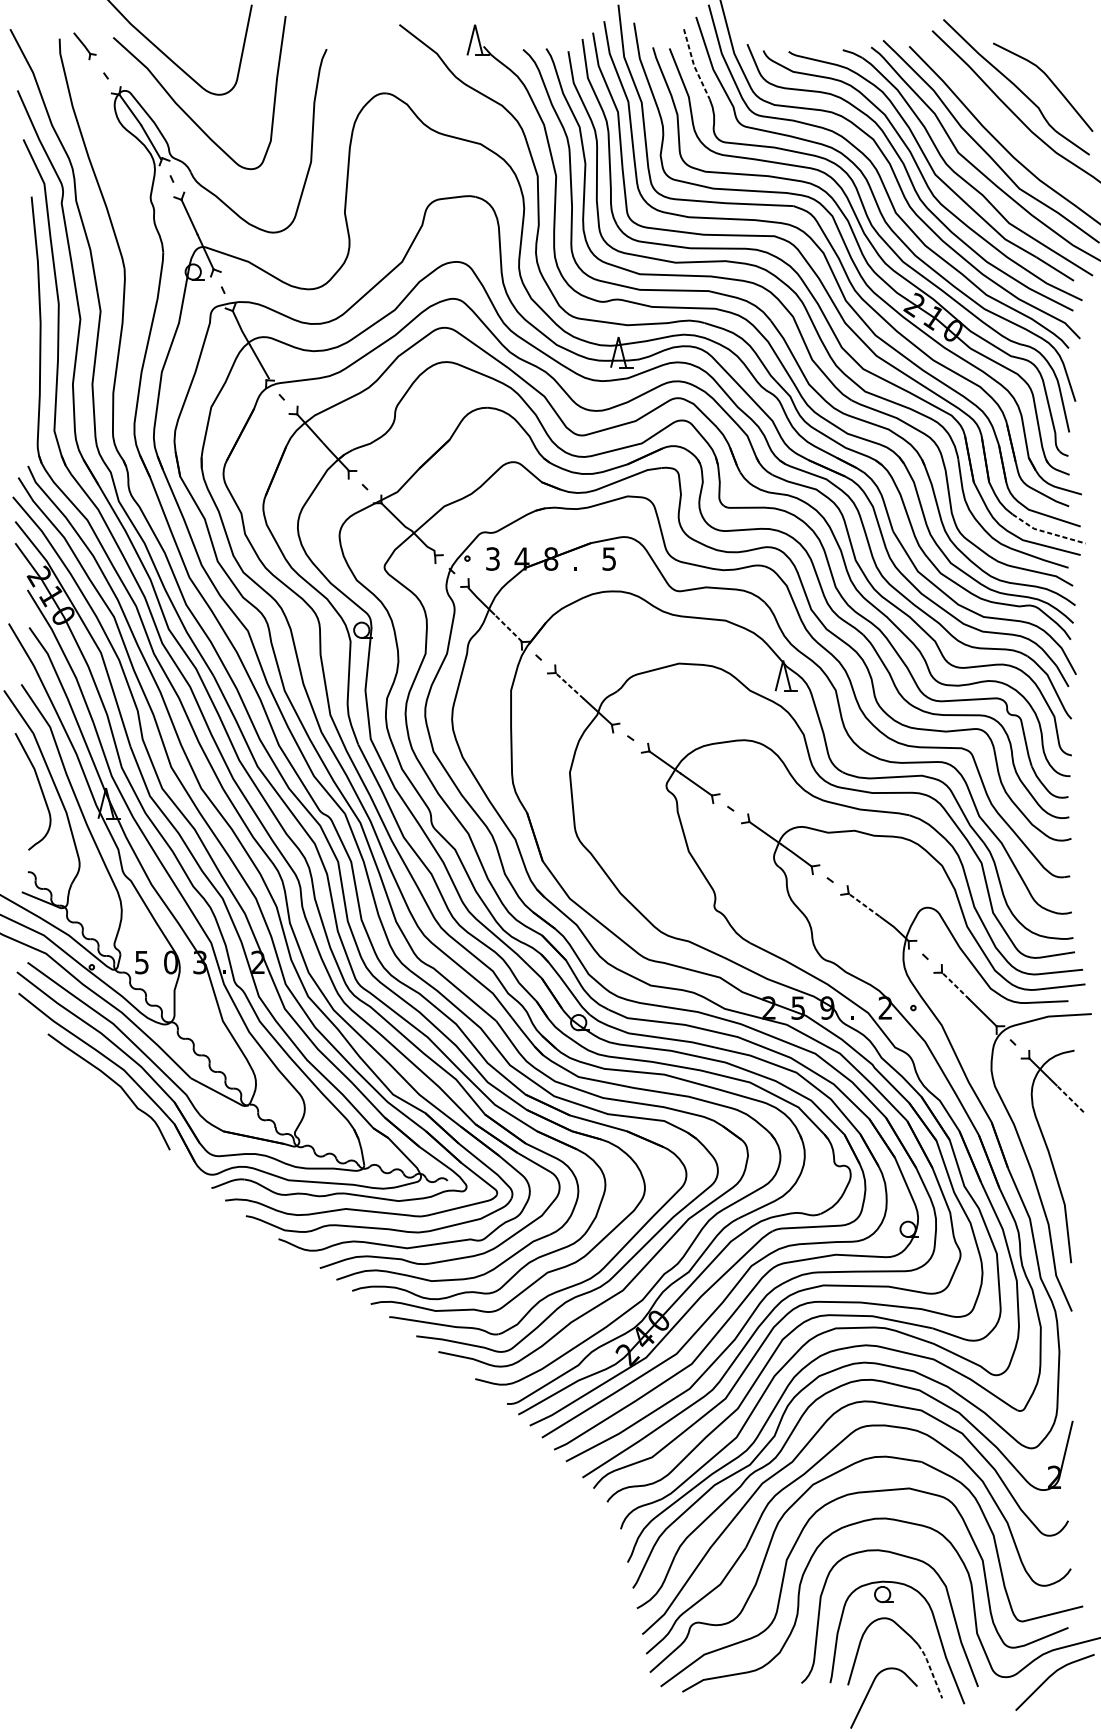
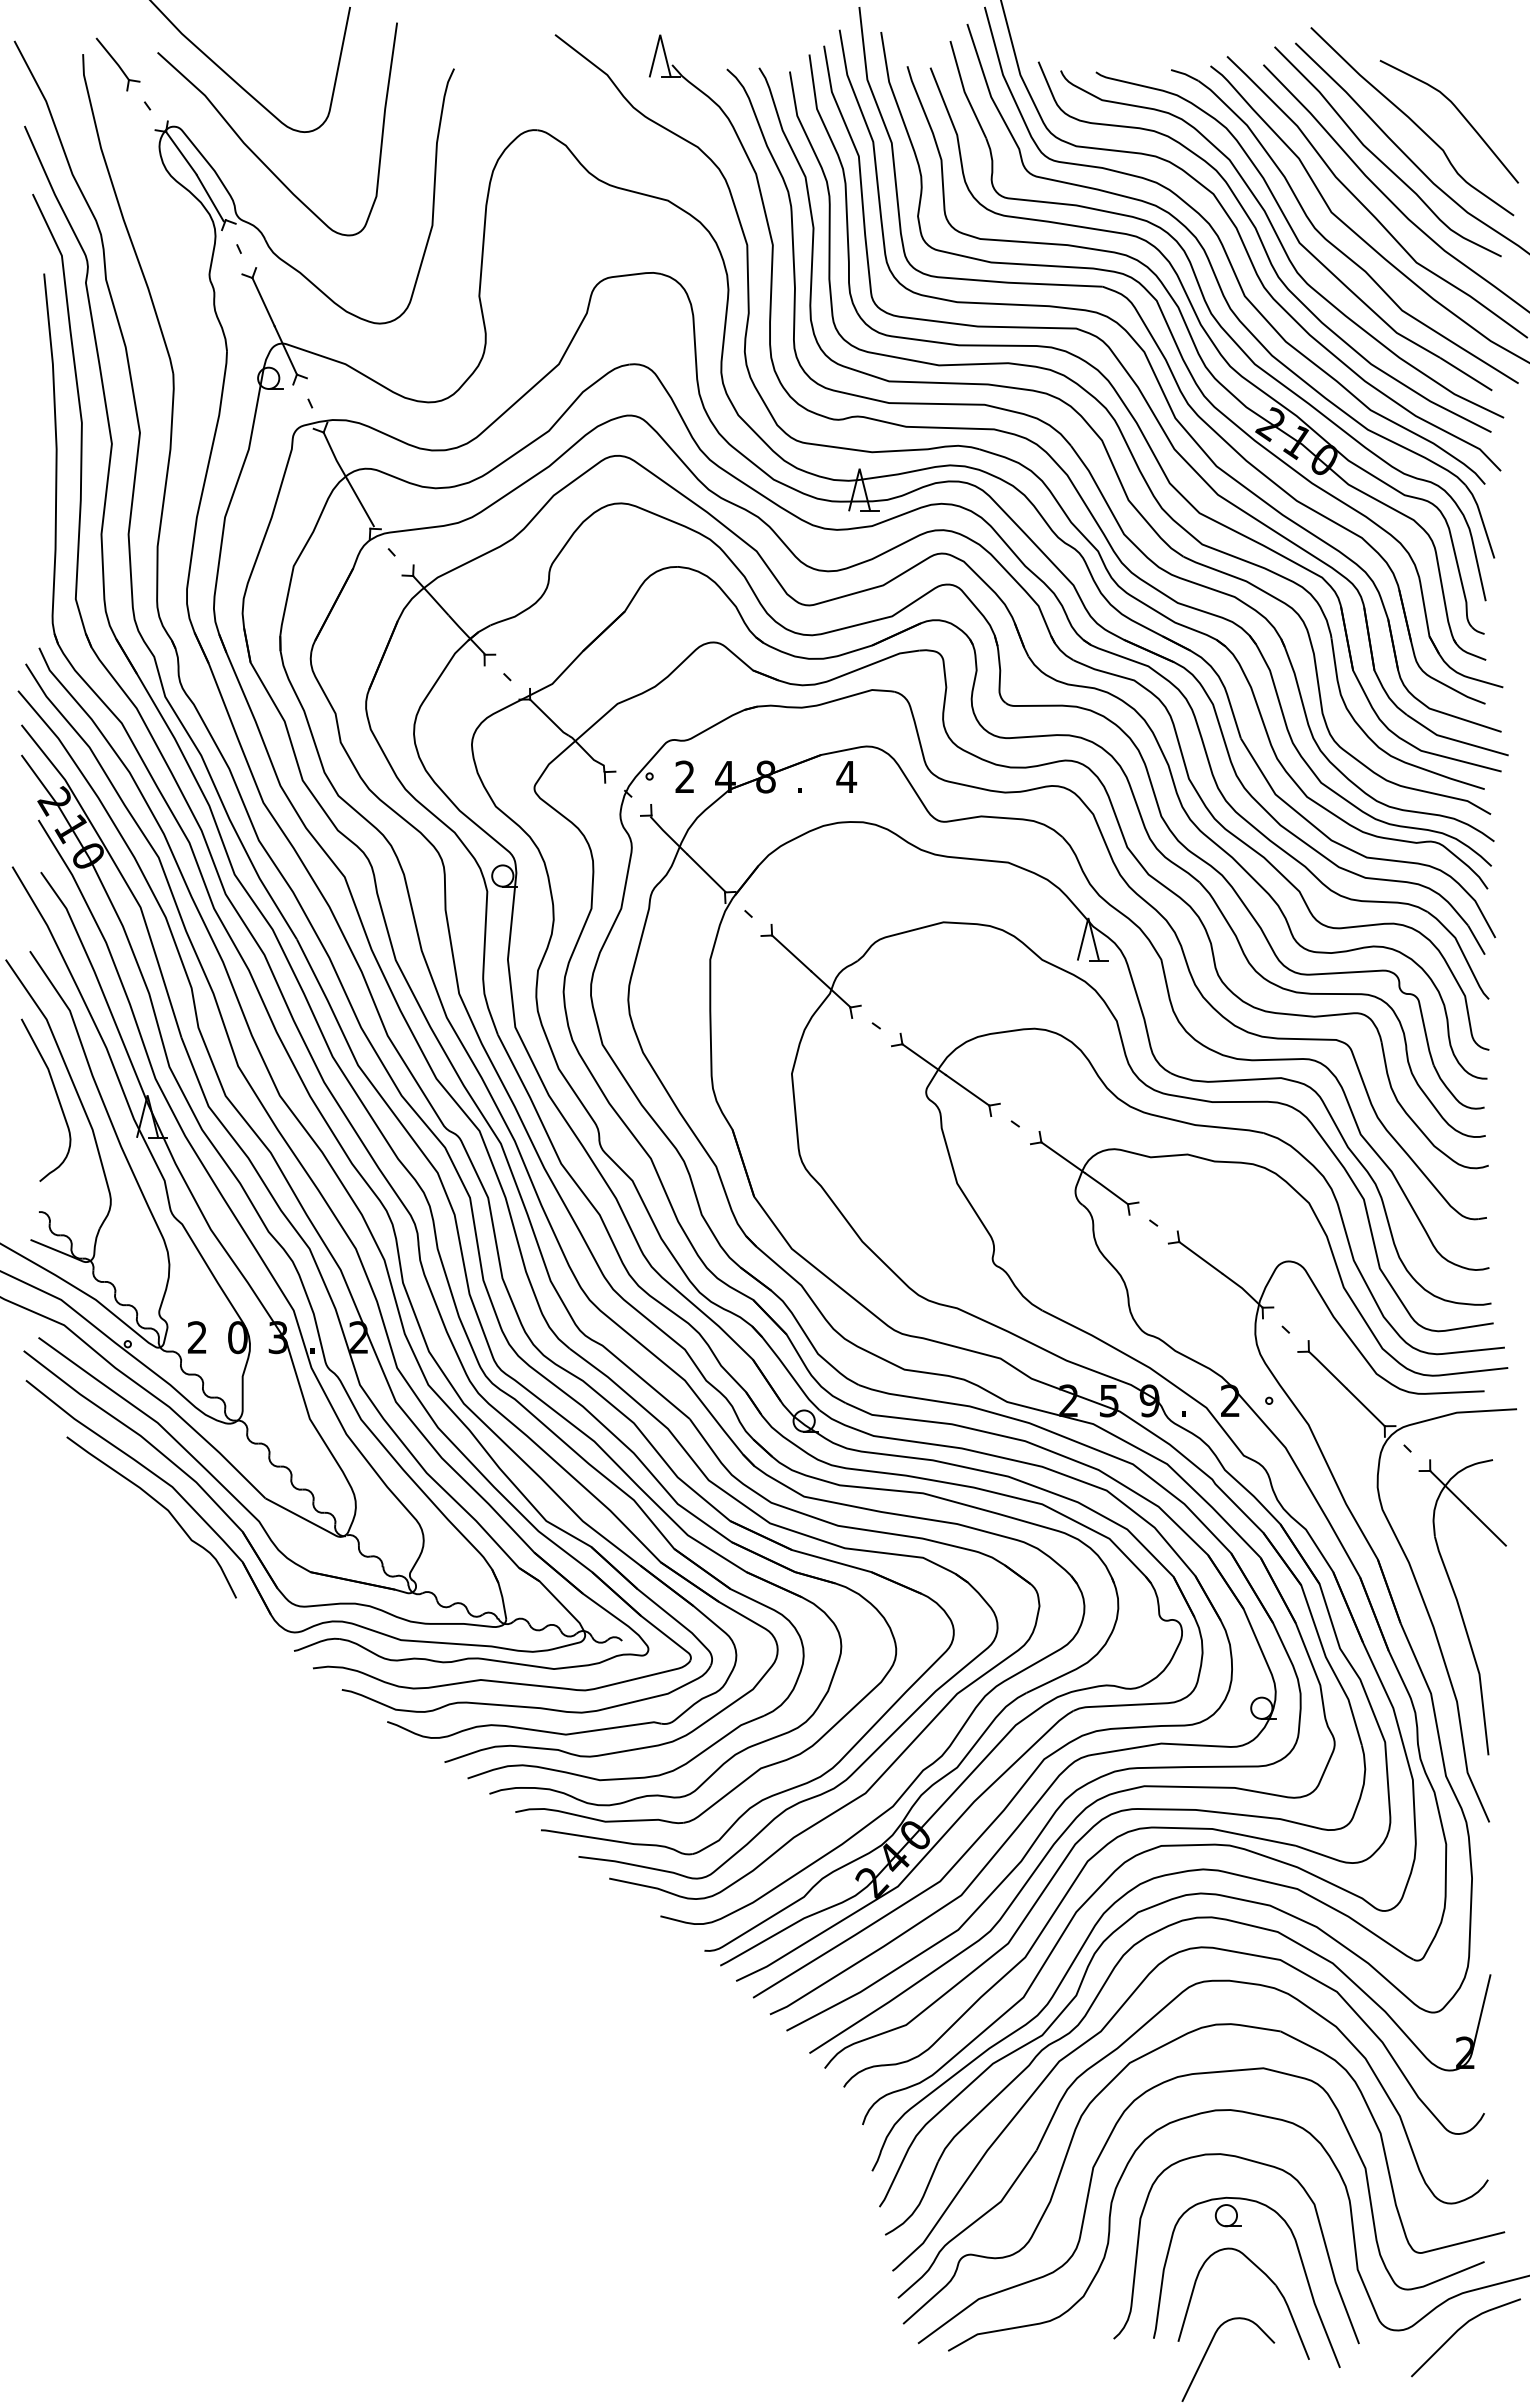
part: (84, 46) -> (117, 64), size x1.43
line: (694, 66) -> (964, 92), dashed -> solid
curve: (992, 113) -> (1379, 158), added
line: (1047, 532) -> (1455, 740), dashed -> solid
text: (492, 558) -> (684, 776), 3 -> 2
text: (609, 559) -> (846, 777), 5 -> 4
line: (508, 628) -> (706, 873), dashed -> solid
line: (569, 686) -> (791, 953), dashed -> solid
line: (863, 904) -> (1200, 1257), dashed -> solid
text: (142, 962) -> (197, 1337), 5 -> 2
line: (955, 985) -> (1327, 1369), dashed -> solid
line: (1070, 1098) -> (1487, 1526), dashed -> solid
line: (930, 1670) -> (1293, 2320), dashed -> solid

